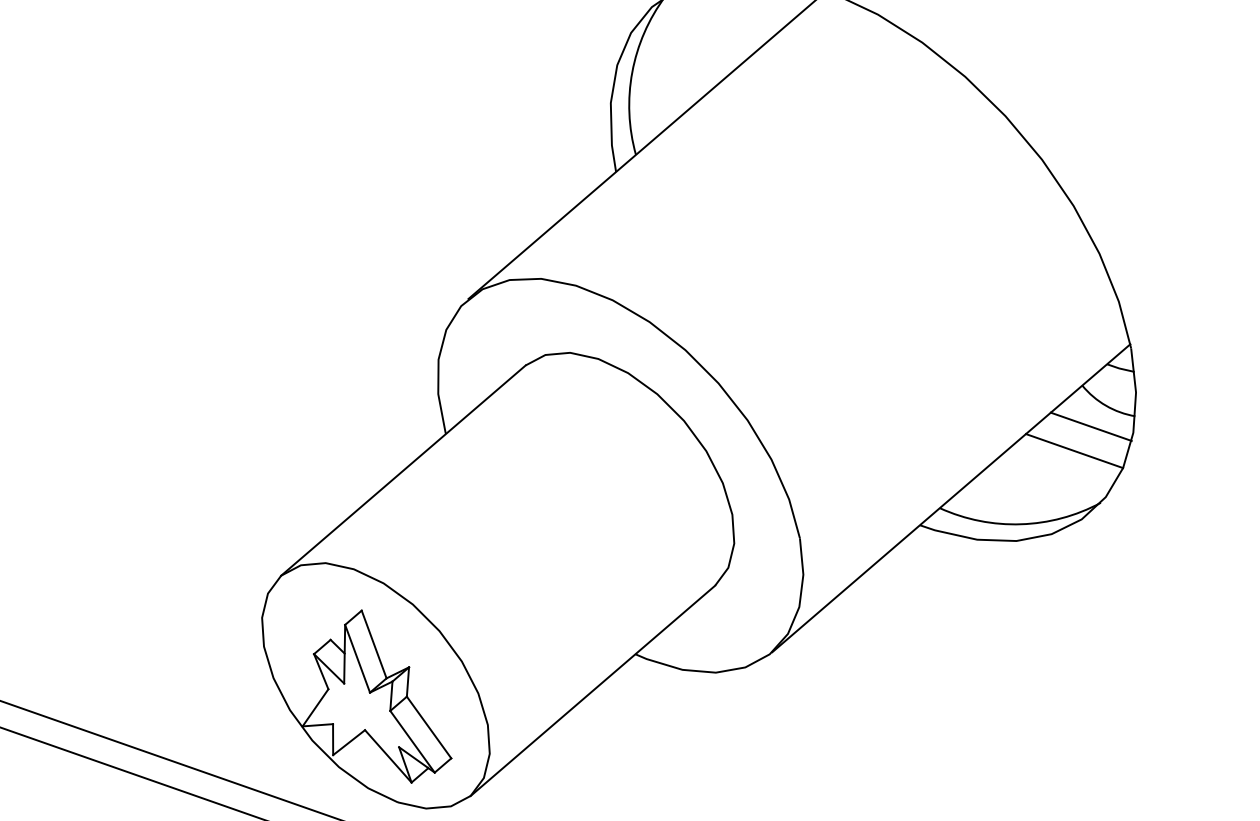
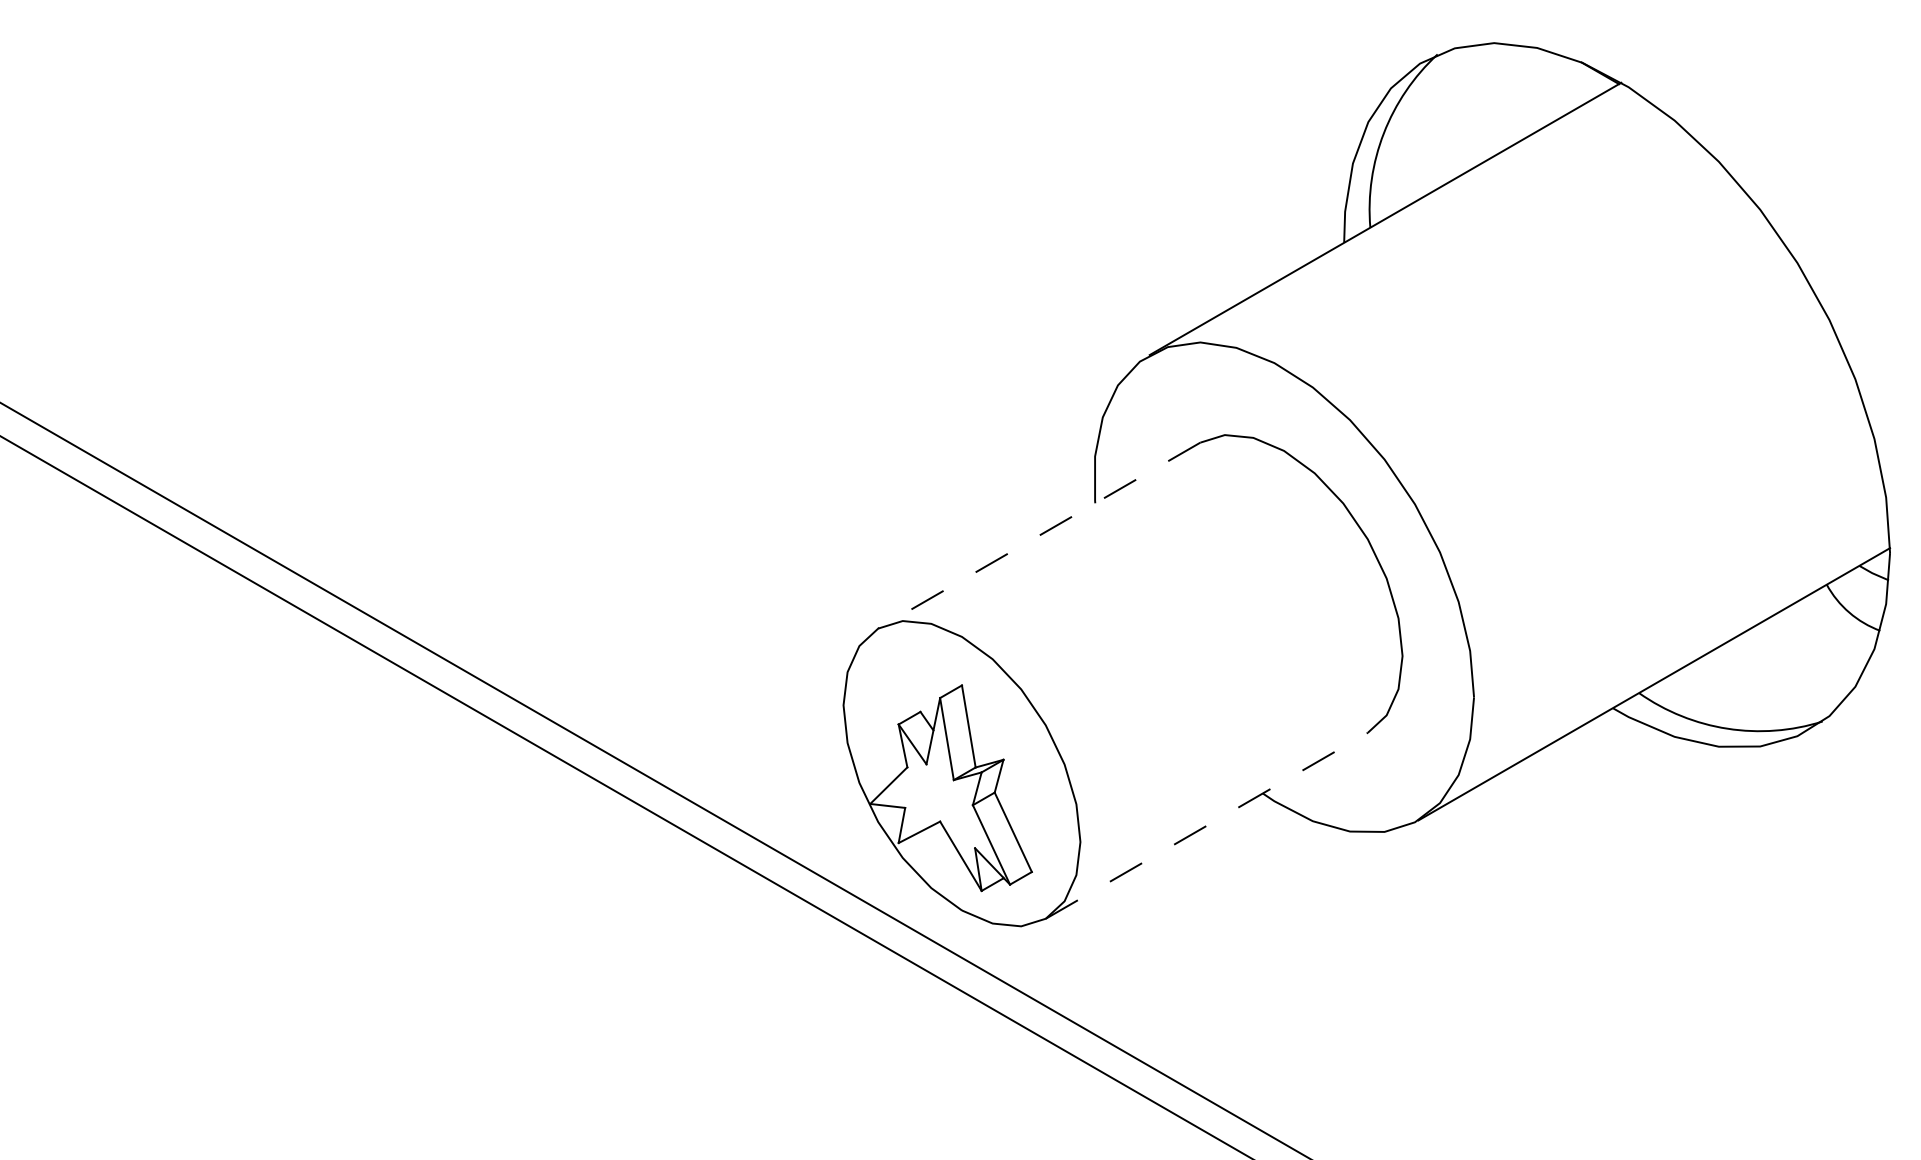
line: (1090, 427) -> (1827, 633), removed
line: (1074, 450) -> (1803, 656), removed
line: (403, 470) -> (1039, 535), solid -> dashed
line: (592, 690) -> (1206, 825), solid -> dashed

